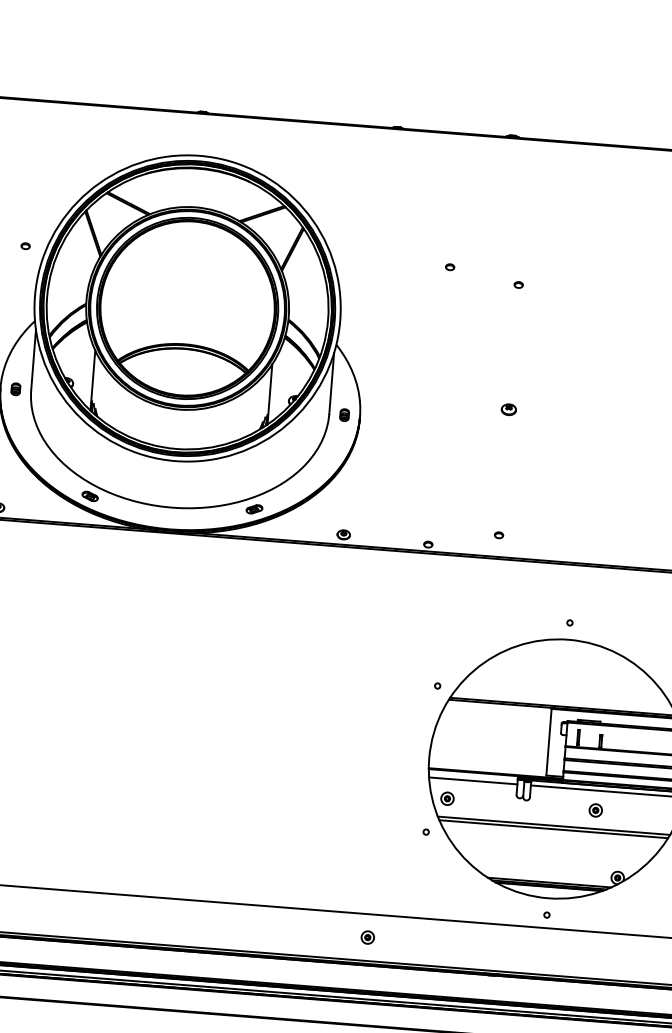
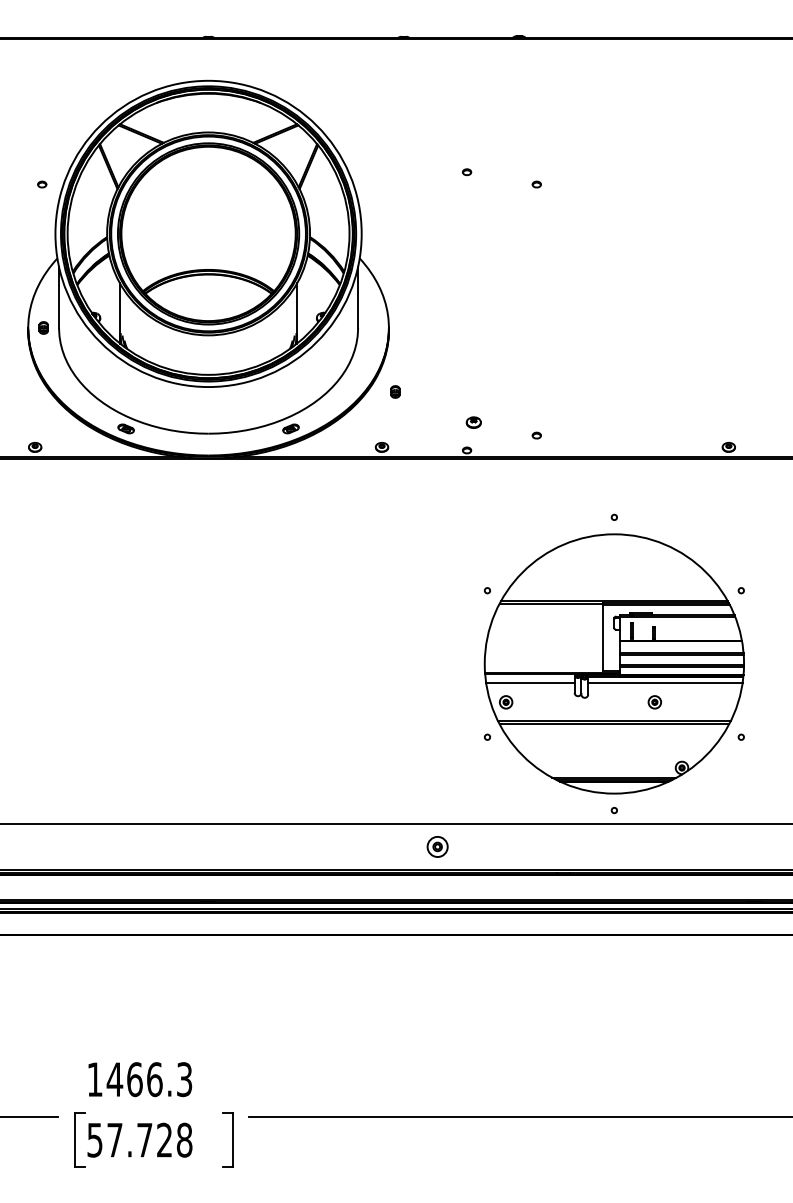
part: (508, 409) -> (473, 422), moved
part: (344, 414) -> (395, 391), moved
part: (367, 937) -> (437, 846), size x1.6

